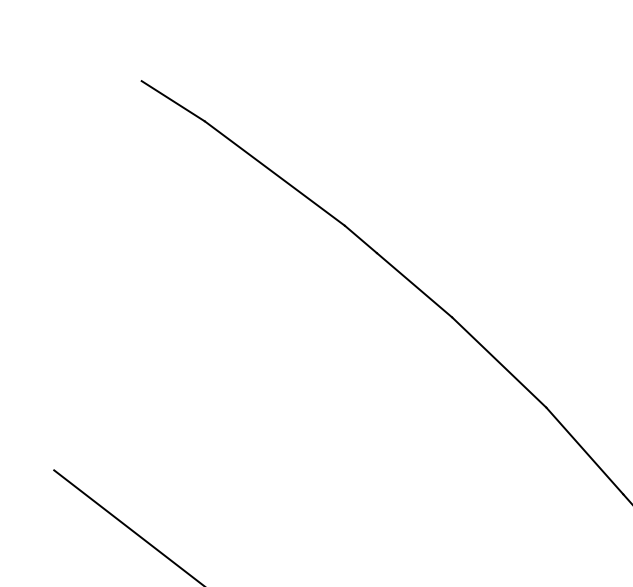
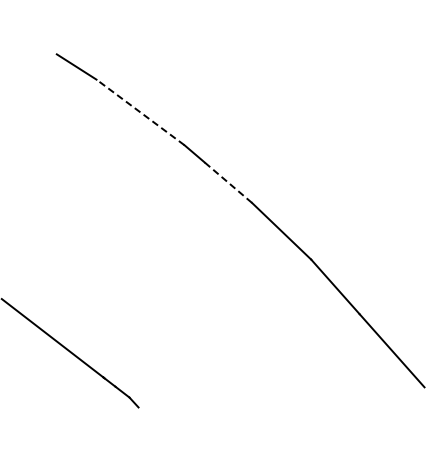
line: (274, 173) -> (140, 112), solid -> dashed
line: (414, 284) -> (228, 182), solid -> dashed

